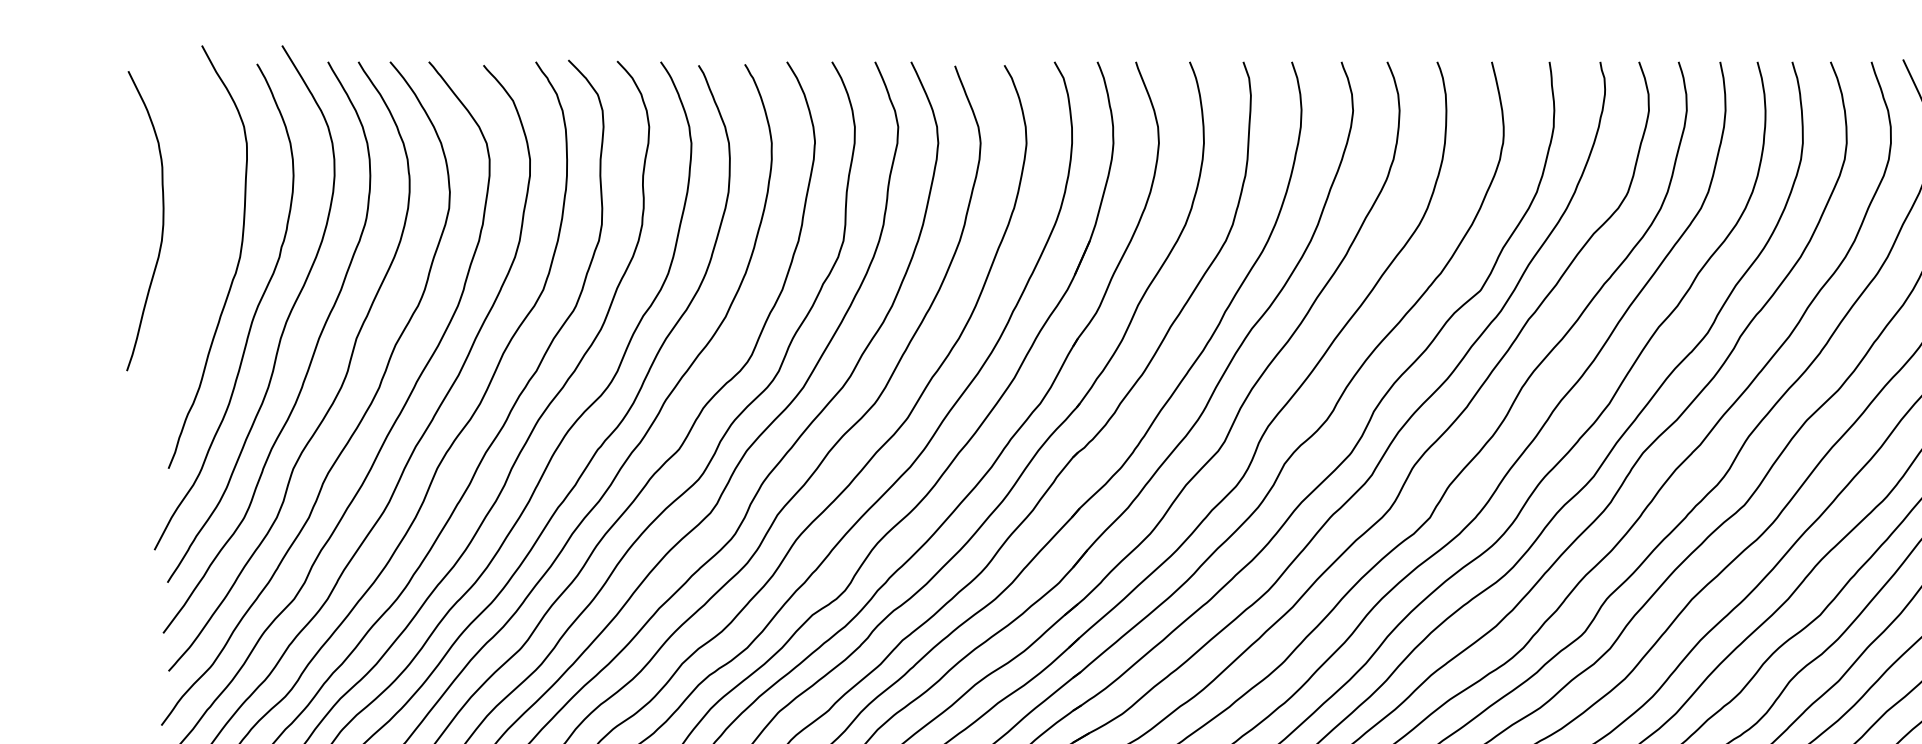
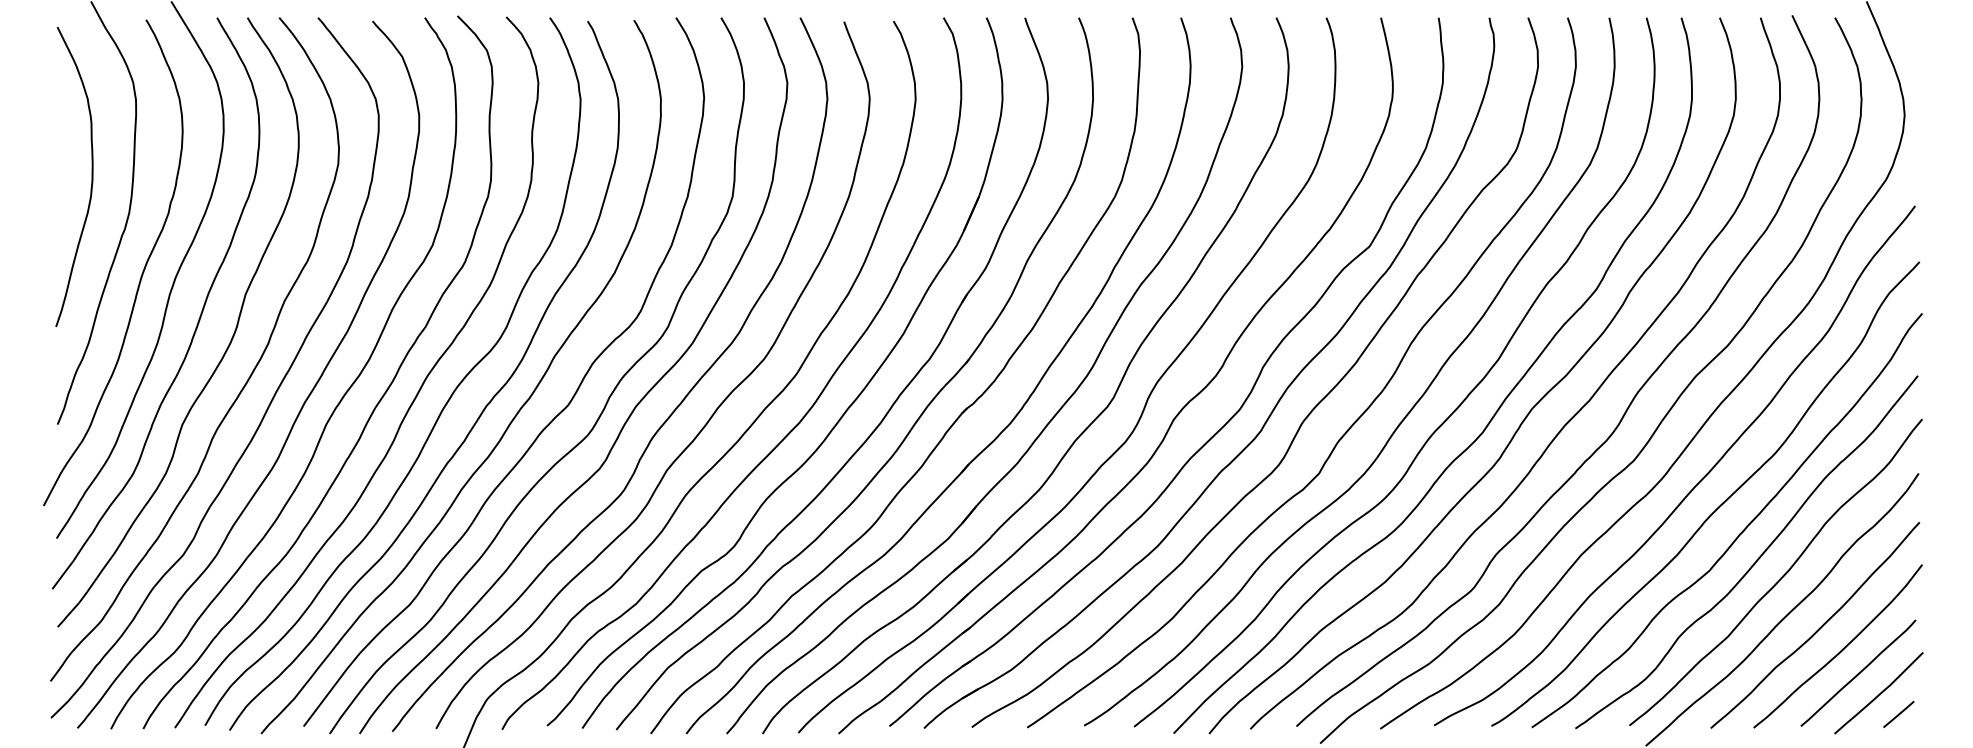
curve: (162, 220) -> (91, 176), moved

